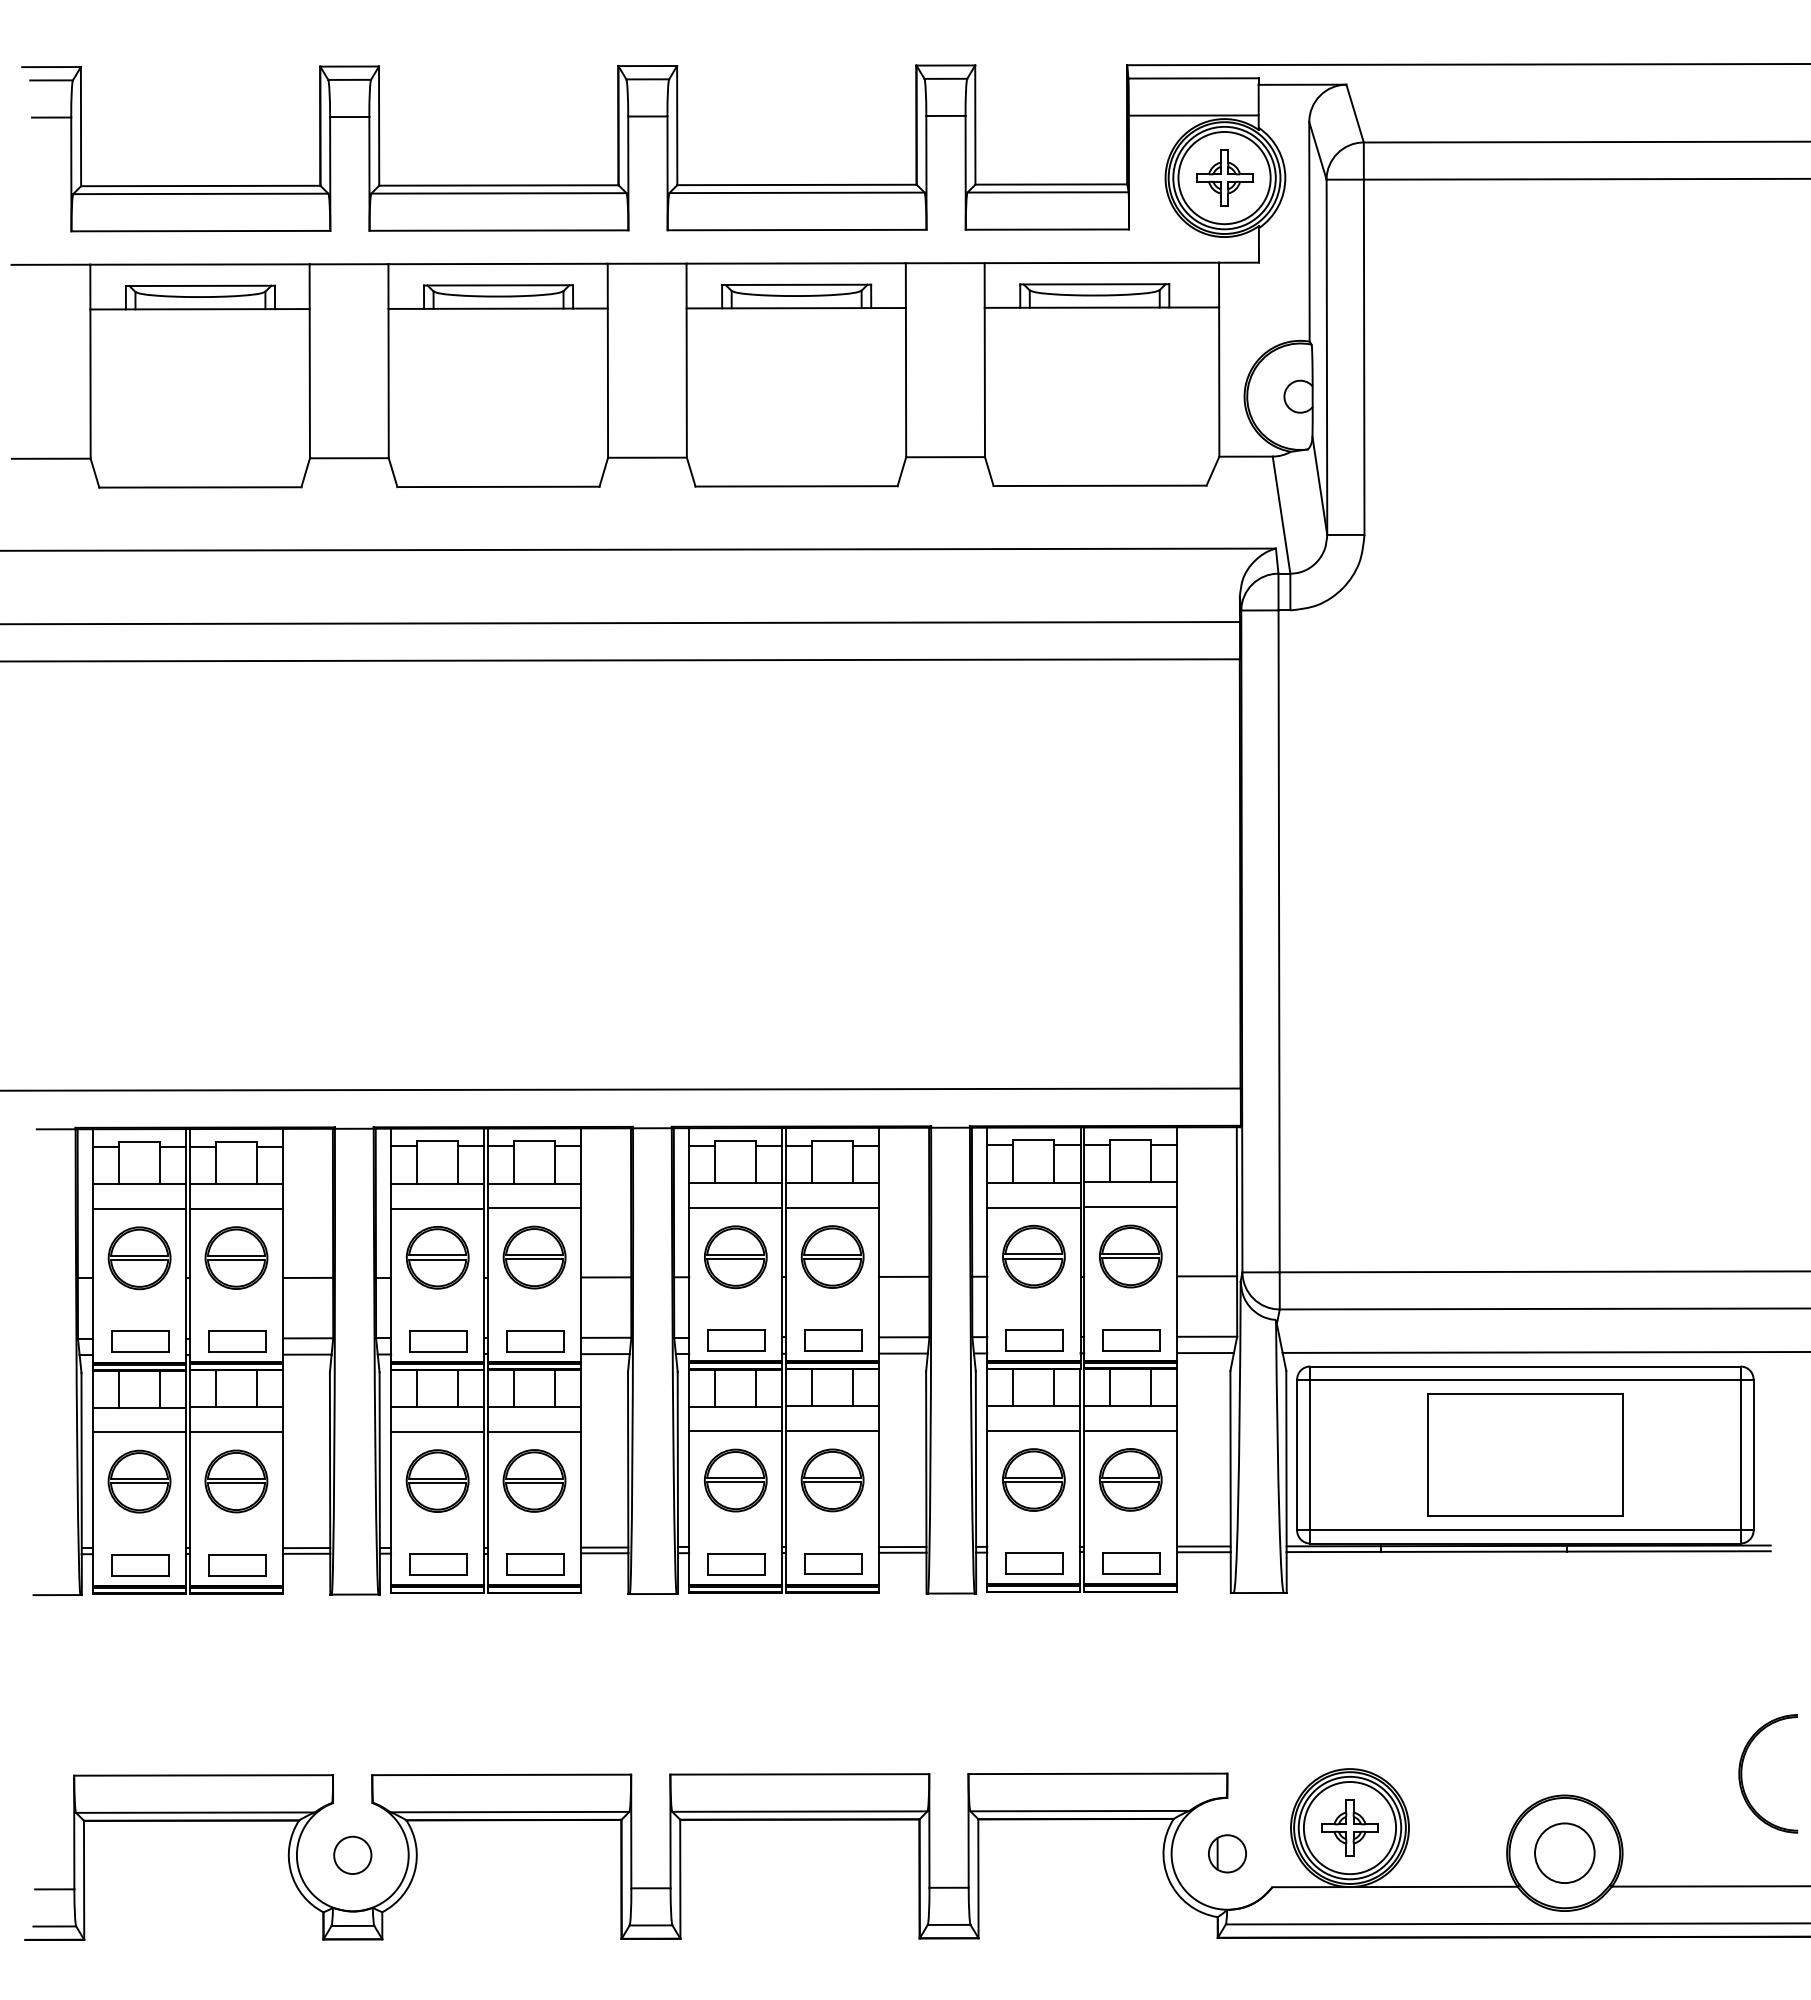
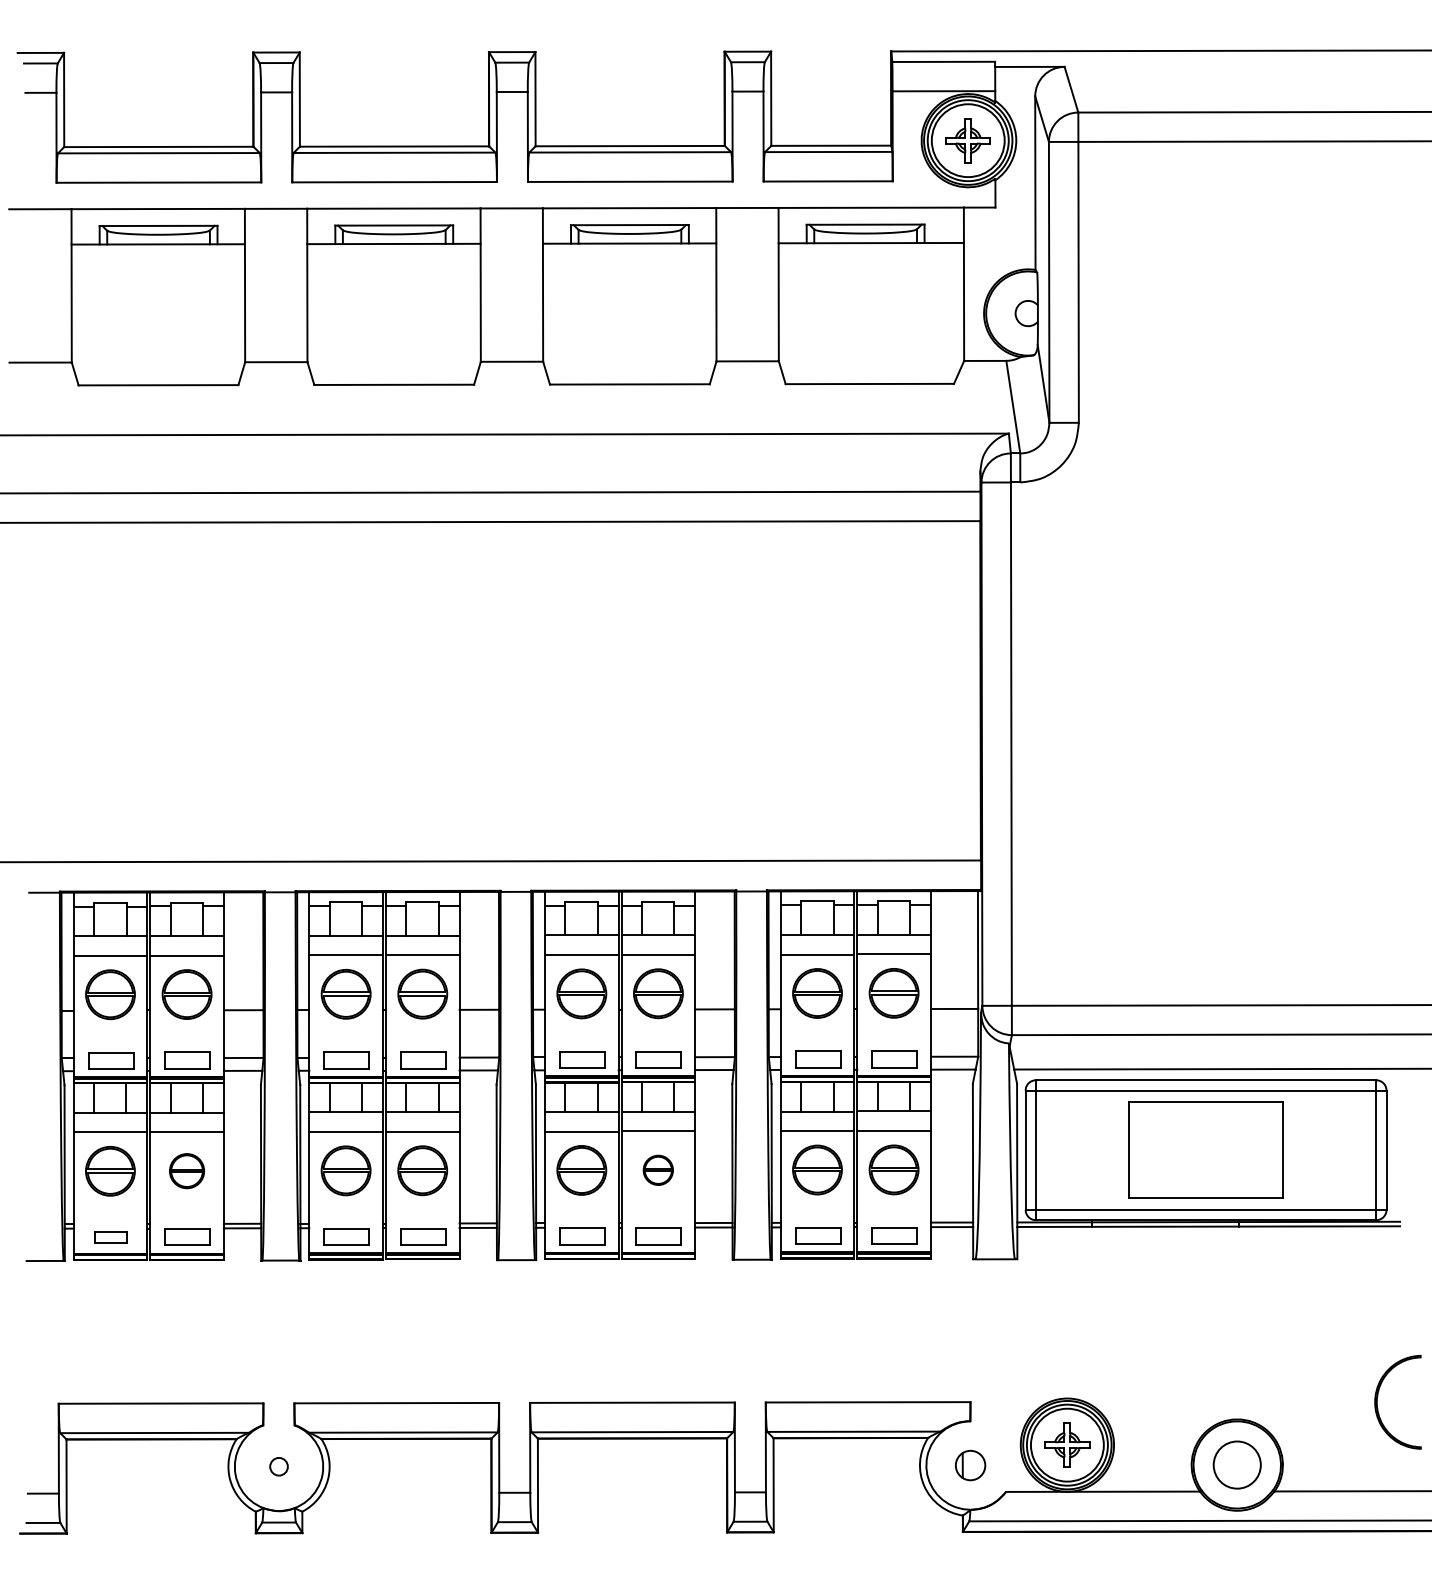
part: (832, 1480) -> (658, 1170), size x0.6
part: (236, 1481) -> (187, 1171), size x0.7
part: (140, 1565) -> (111, 1237), size x0.7
circle: (352, 1855) -> (278, 1466), size x0.6

